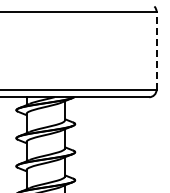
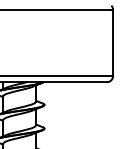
line: (156, 50) -> (113, 42), dashed -> solid

